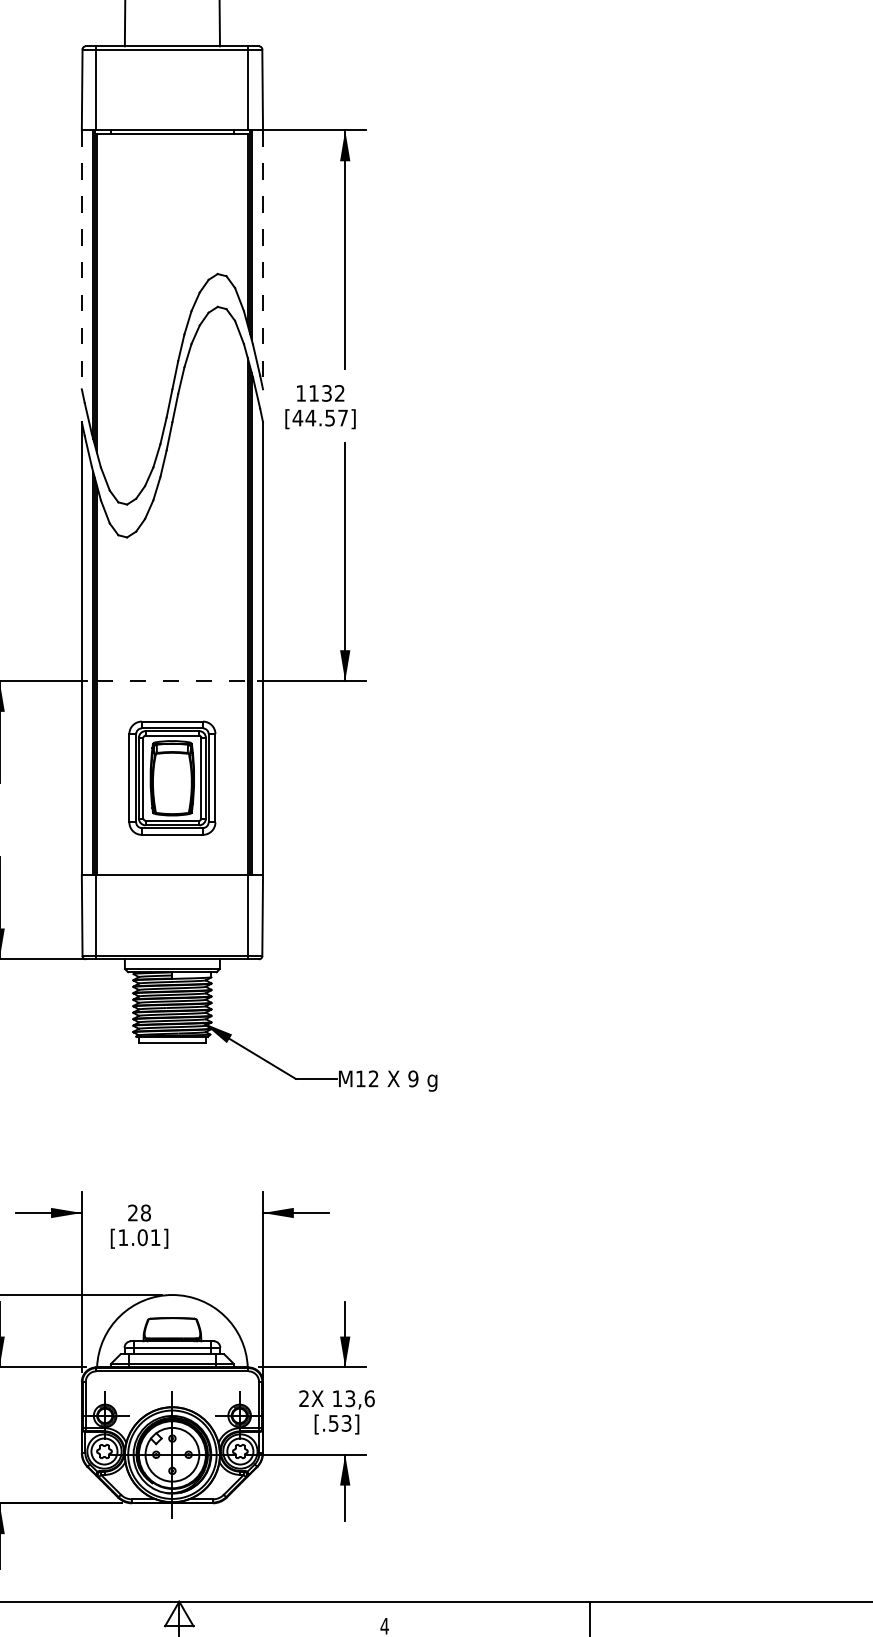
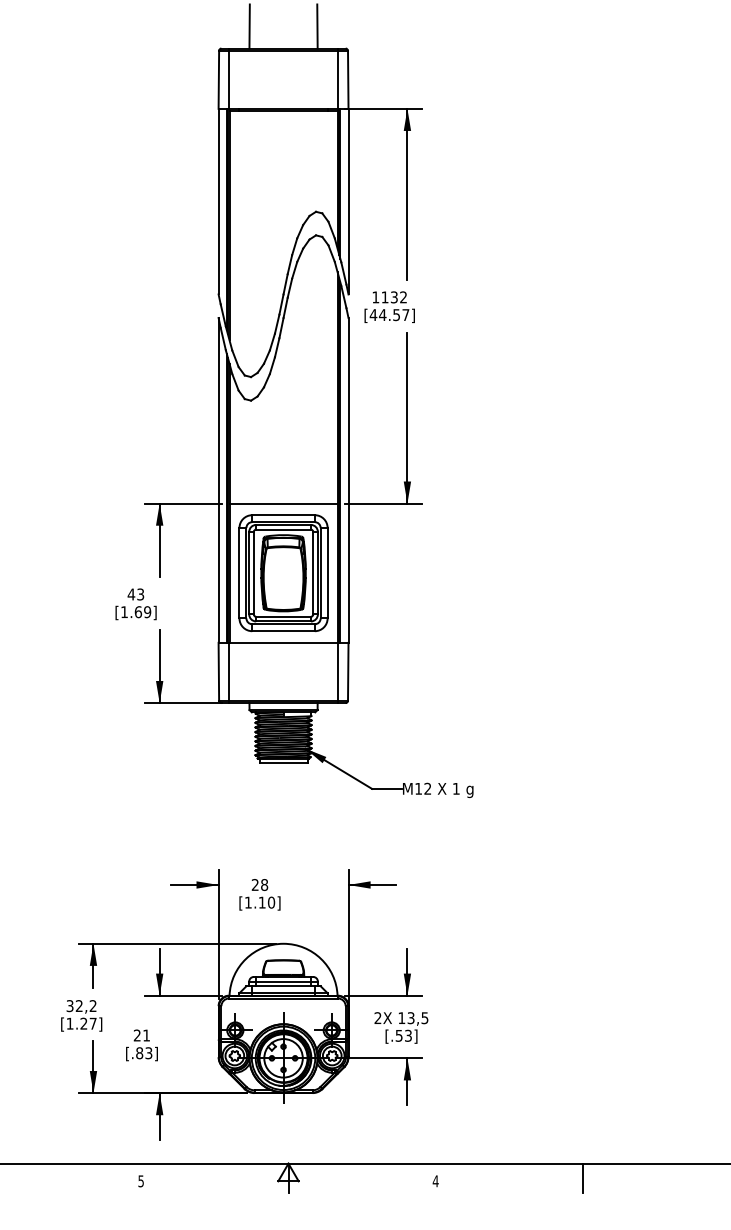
line: (81, 259) -> (218, 201), dashed -> solid
line: (263, 259) -> (348, 201), dashed -> solid
line: (173, 680) -> (284, 503), dashed -> solid
part: (172, 778) -> (283, 573), size x1.43
text: (412, 1078) -> (455, 788), 9 -> 1
text: (148, 1237) -> (266, 902), [1.01] -> [1.10]
text: (369, 1399) -> (424, 1018), 13,6 -> 13,5

